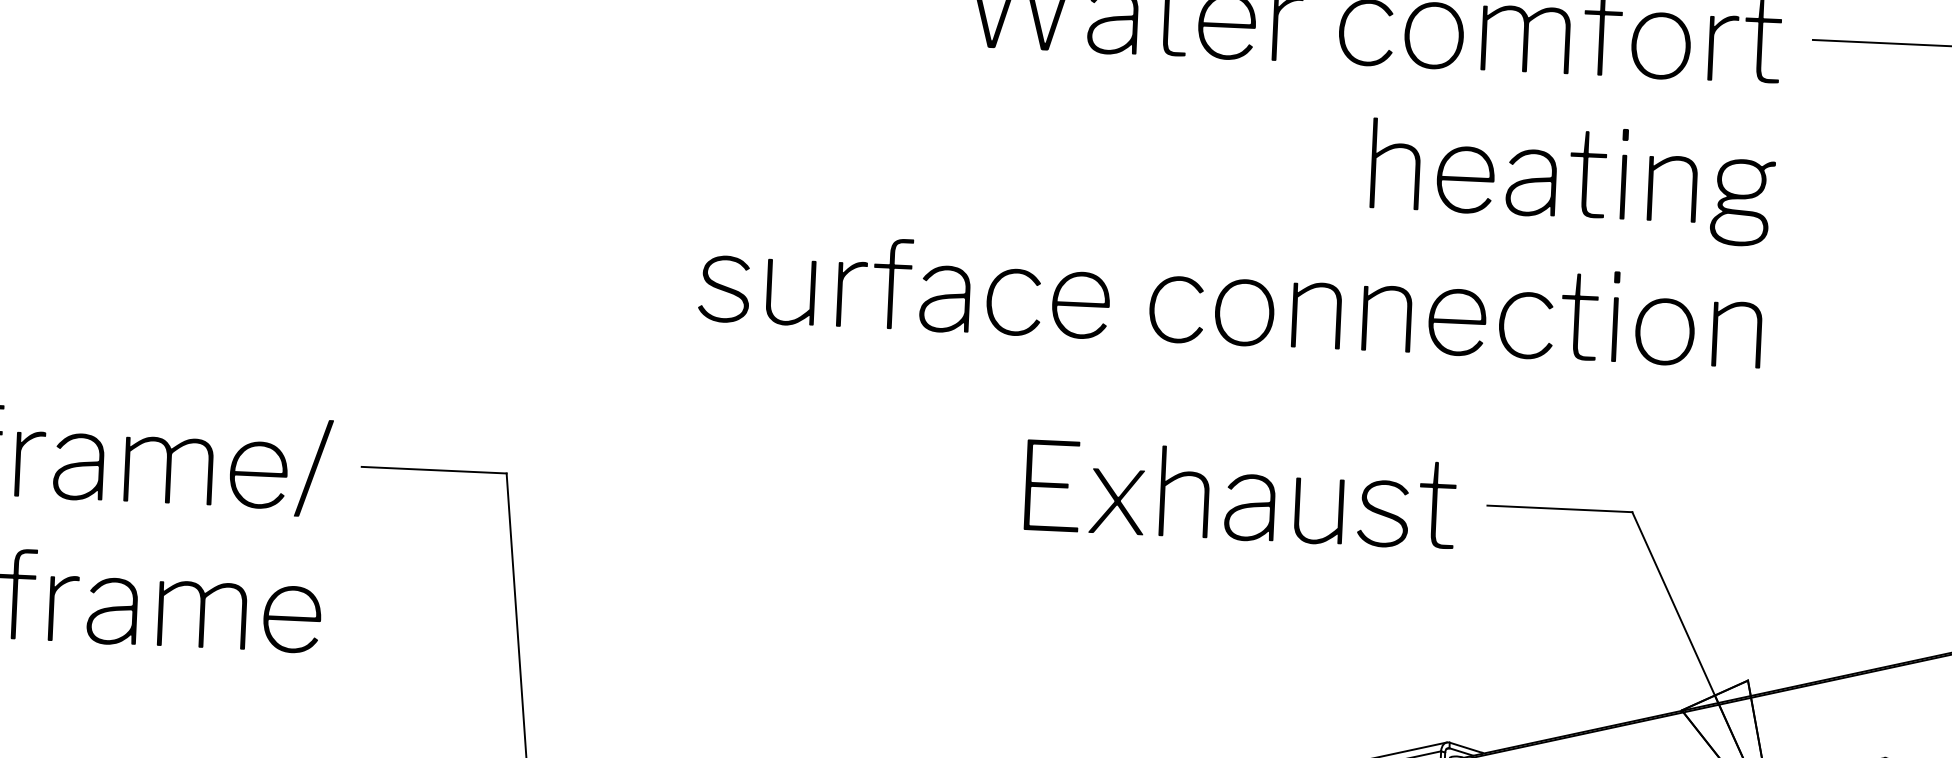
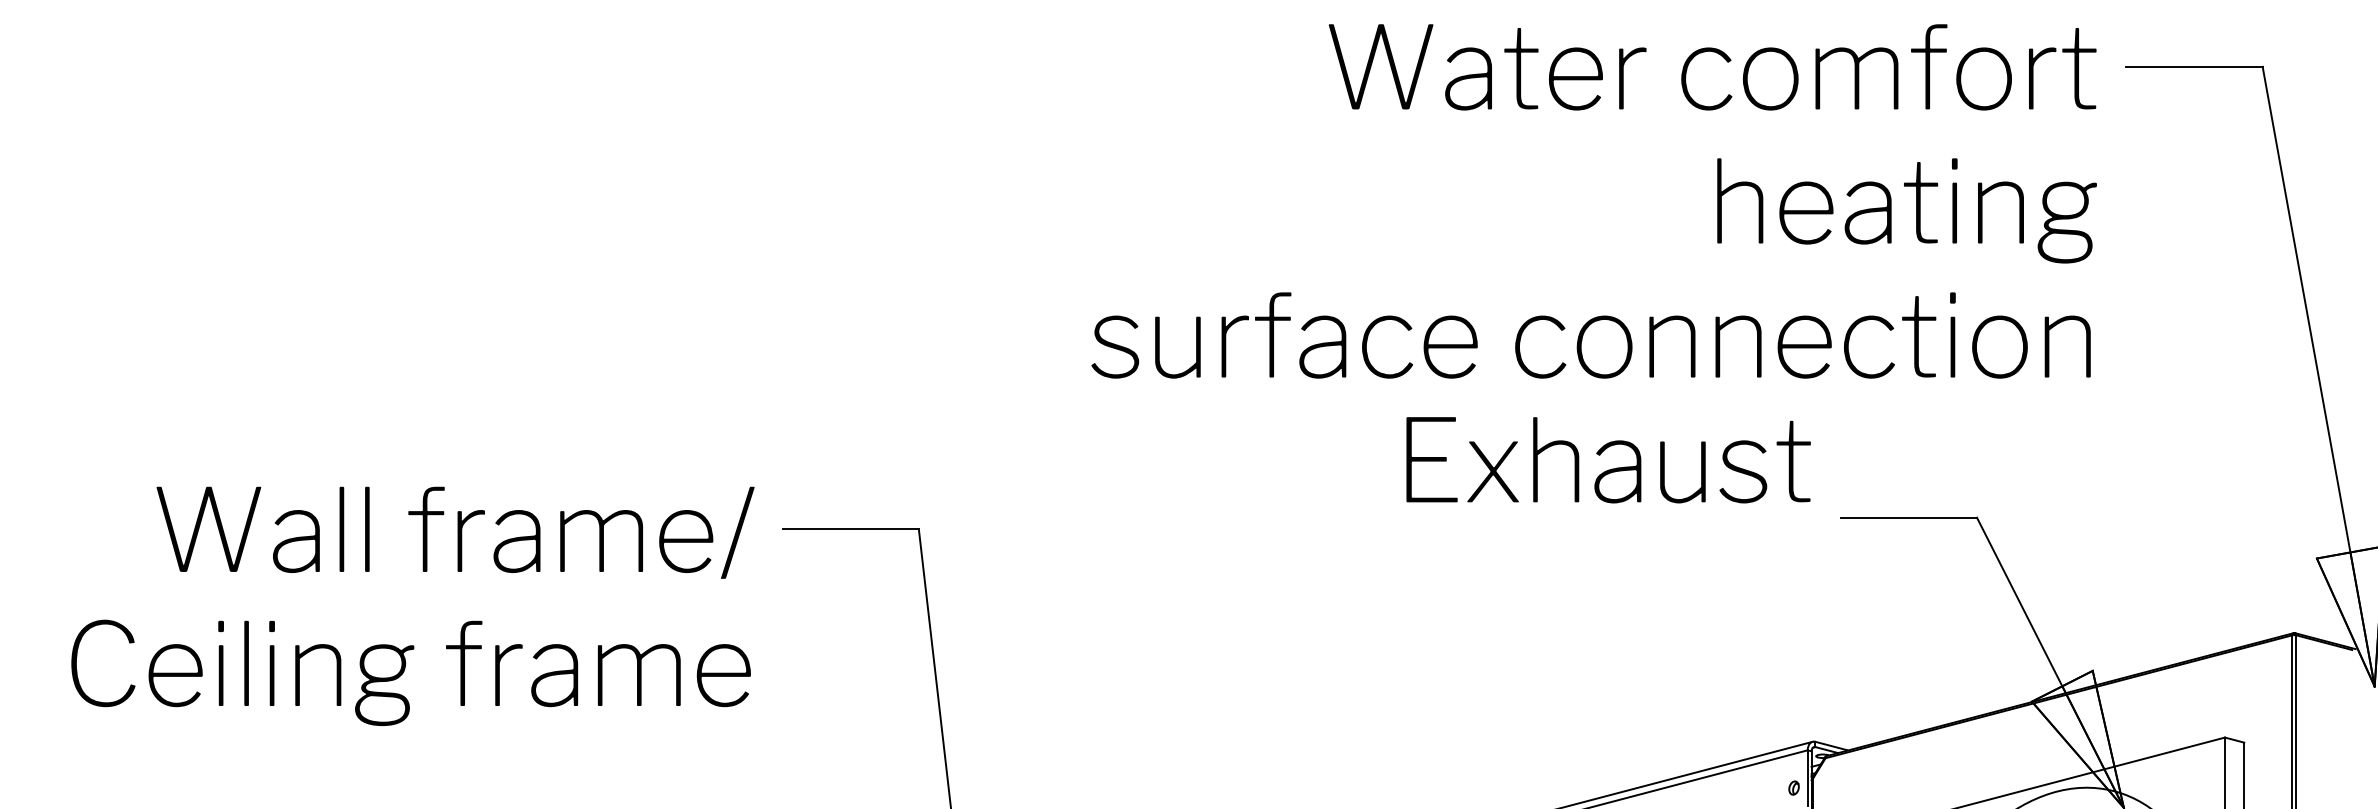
text: (1240, 495) -> (1608, 460), moved

